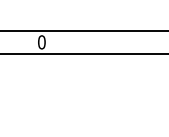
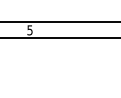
text: (41, 42) -> (29, 30), 0 -> 5

